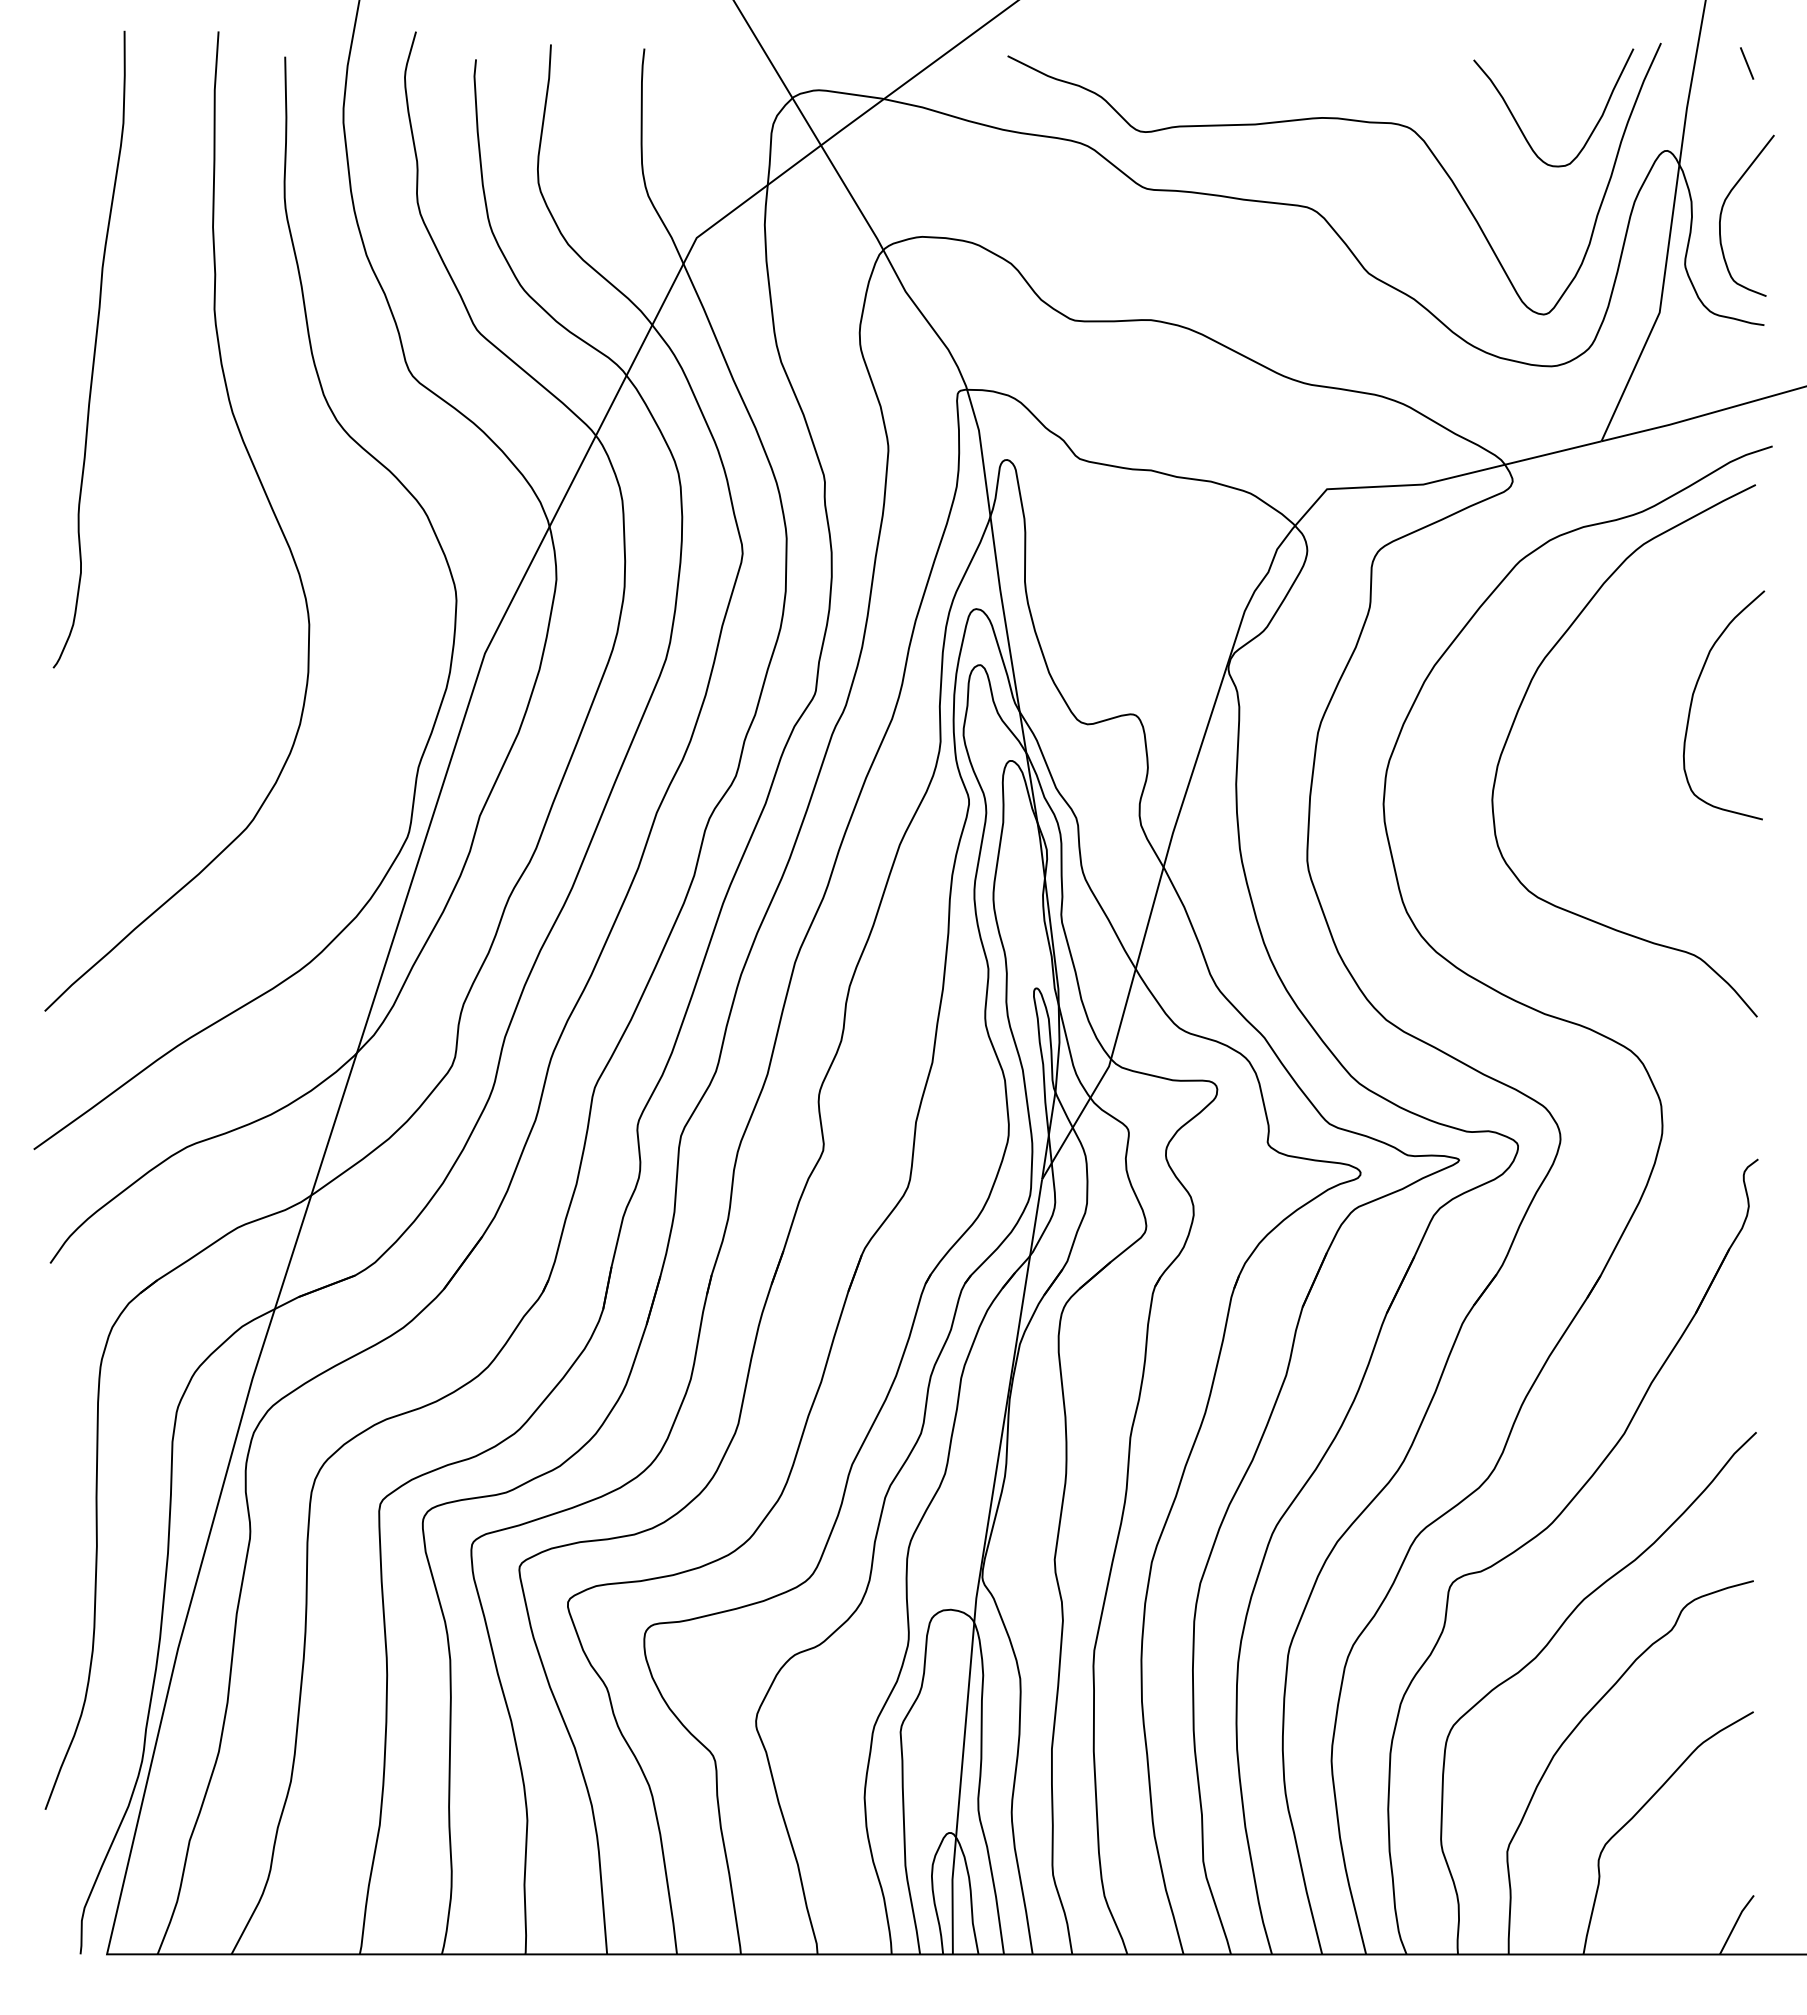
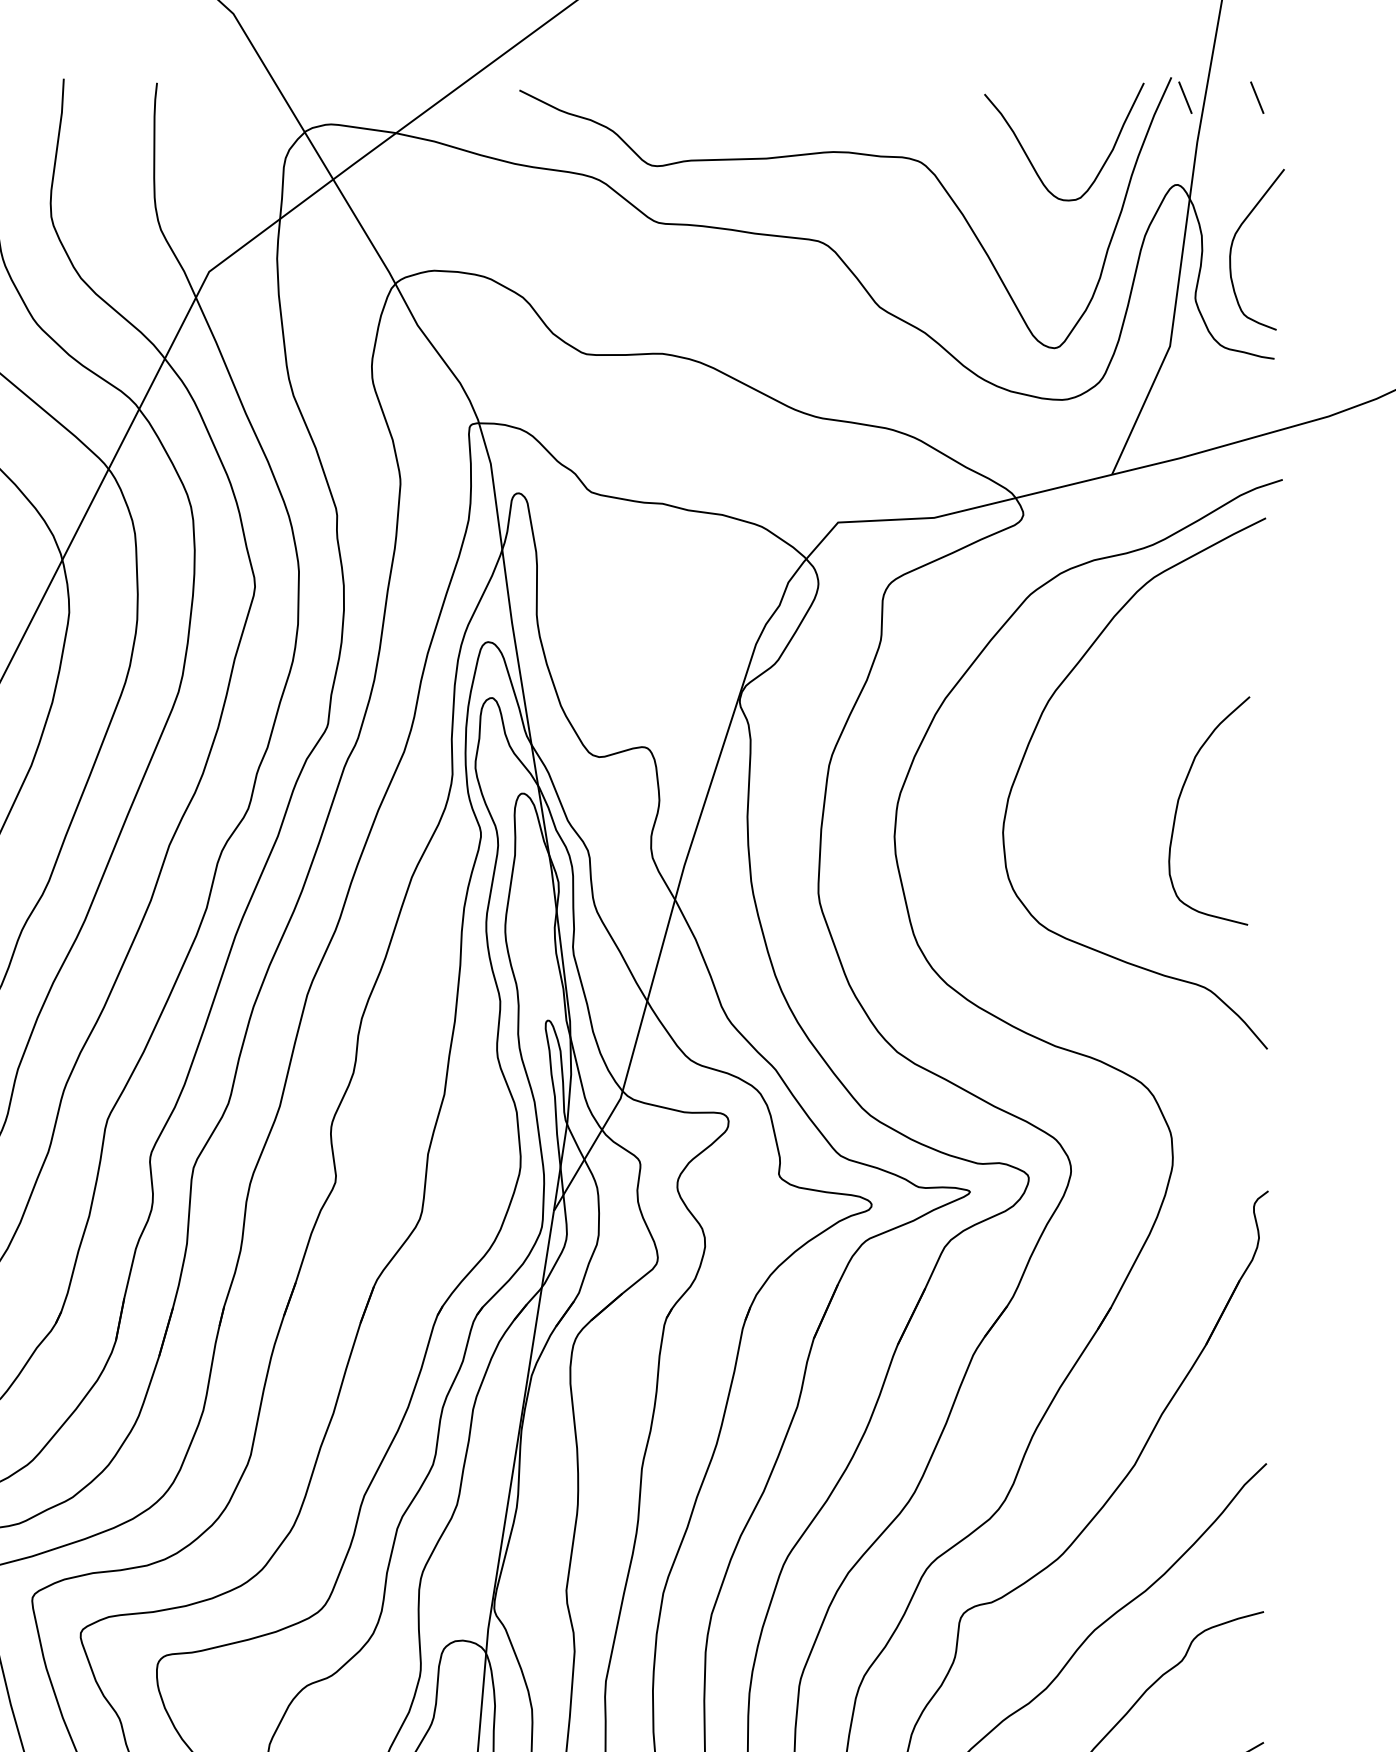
line: (1675, 63) -> (1185, 97), added
curve: (1693, 698) -> (1178, 804), moved

